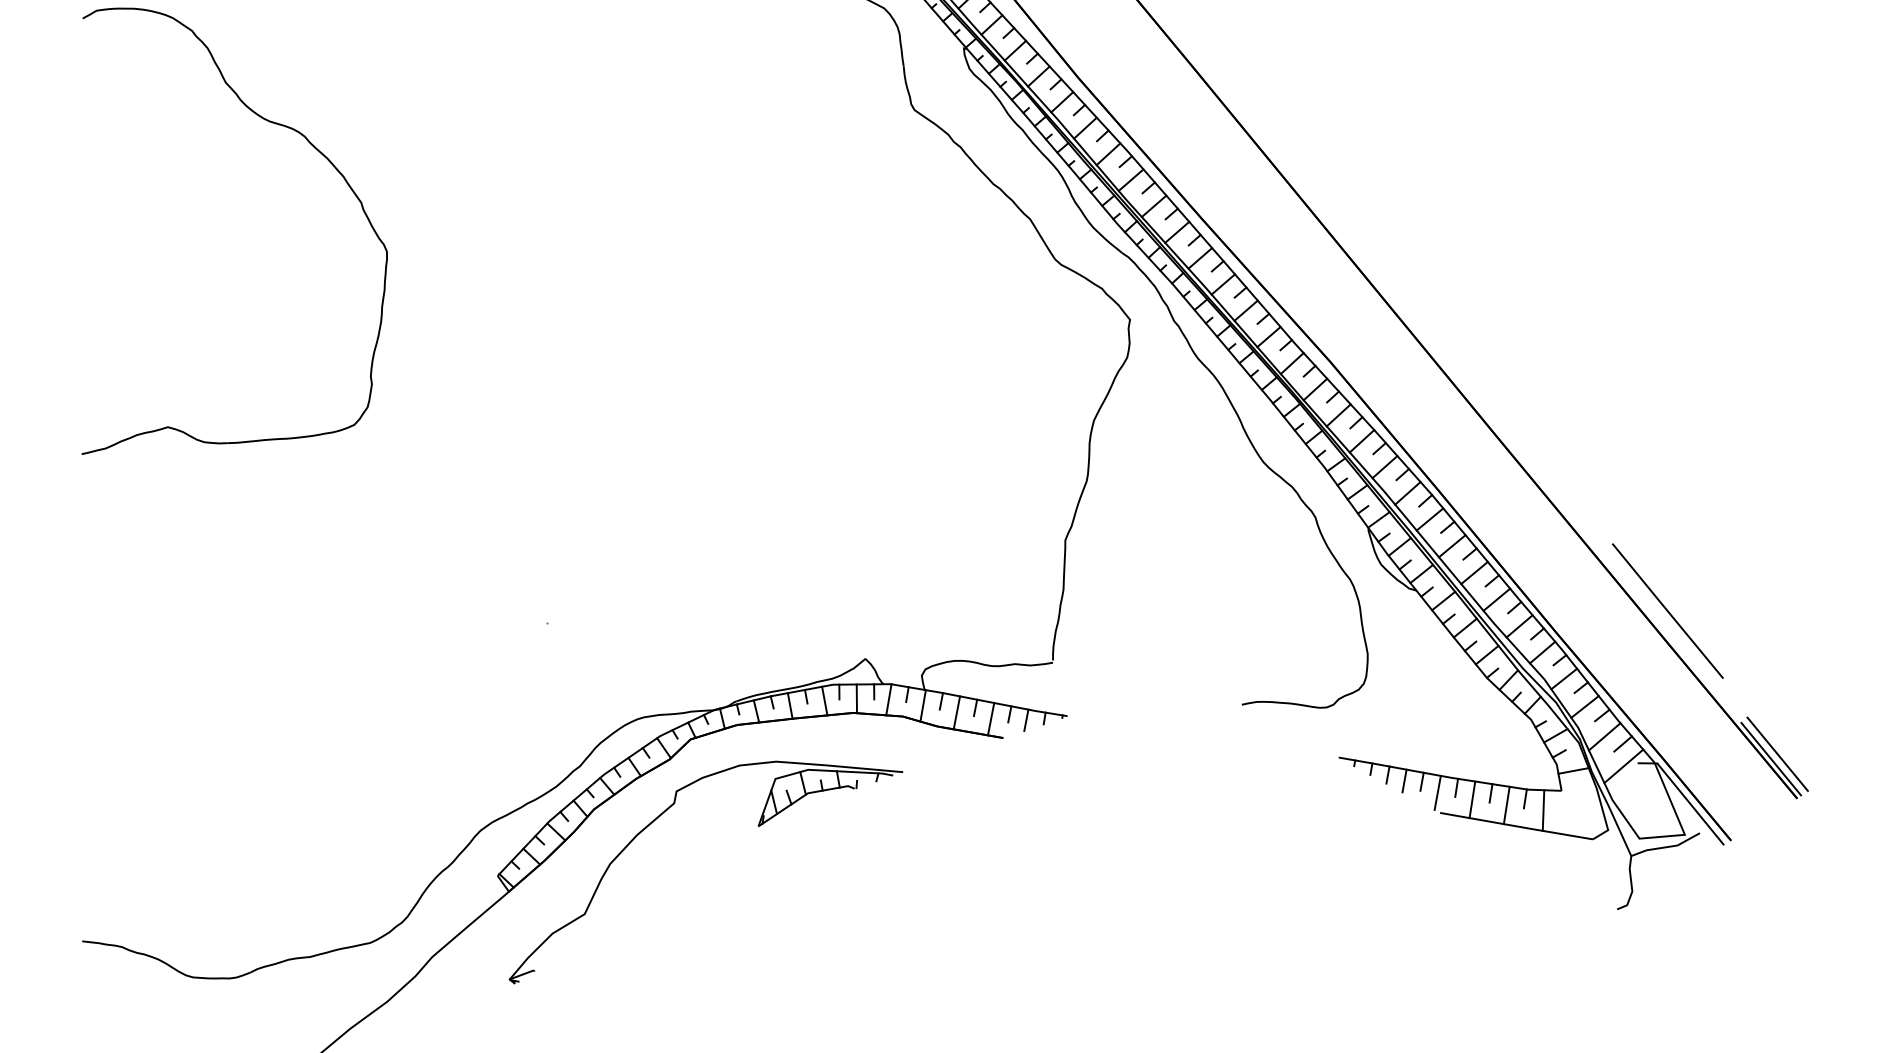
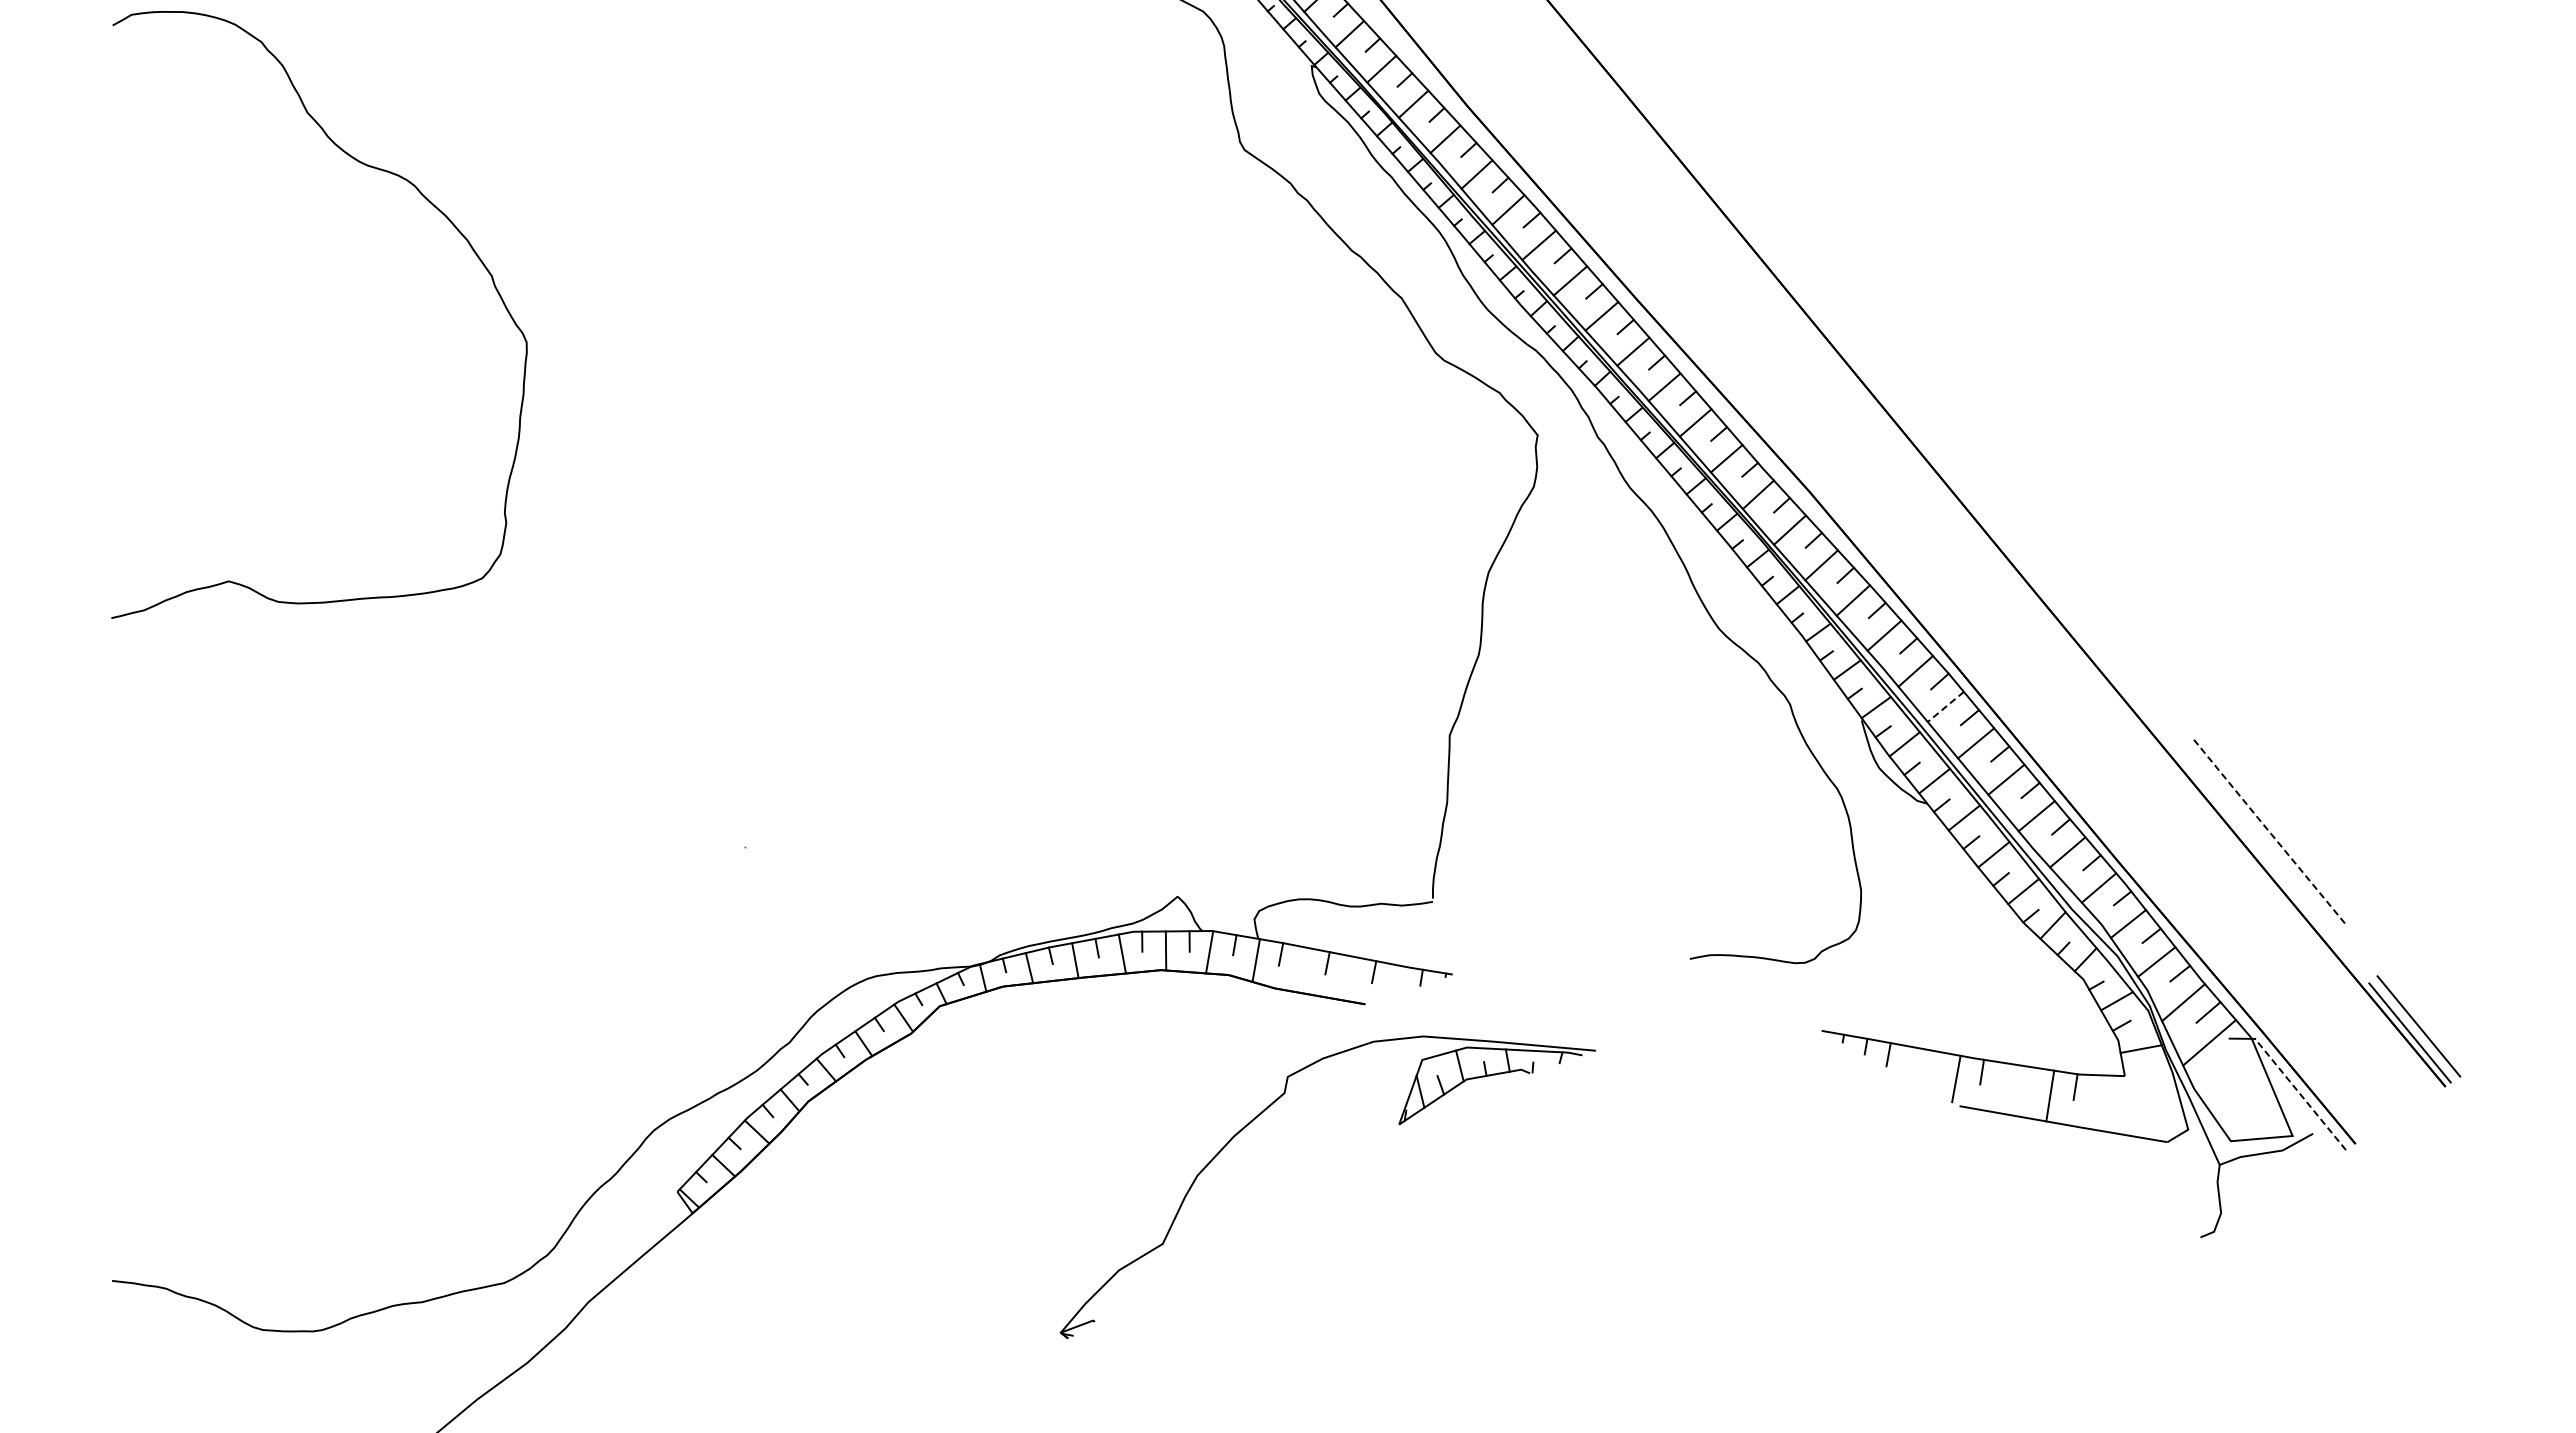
line: (1429, 519) -> (1945, 706), solid -> dashed
line: (1667, 611) -> (2269, 831), solid -> dashed
line: (956, 712) -> (1301, 969), removed
line: (990, 719) -> (1348, 978), removed
line: (1026, 719) -> (1396, 979), removed
line: (1404, 780) -> (1910, 1062), removed
line: (1421, 781) -> (1934, 1063), removed
line: (1490, 793) -> (2028, 1079), removed
line: (1472, 799) -> (2003, 1088), removed
line: (1690, 804) -> (2300, 1094), solid -> dashed
line: (1543, 810) -> (2100, 1102), removed
part: (757, 826) -> (1398, 1124), moved

